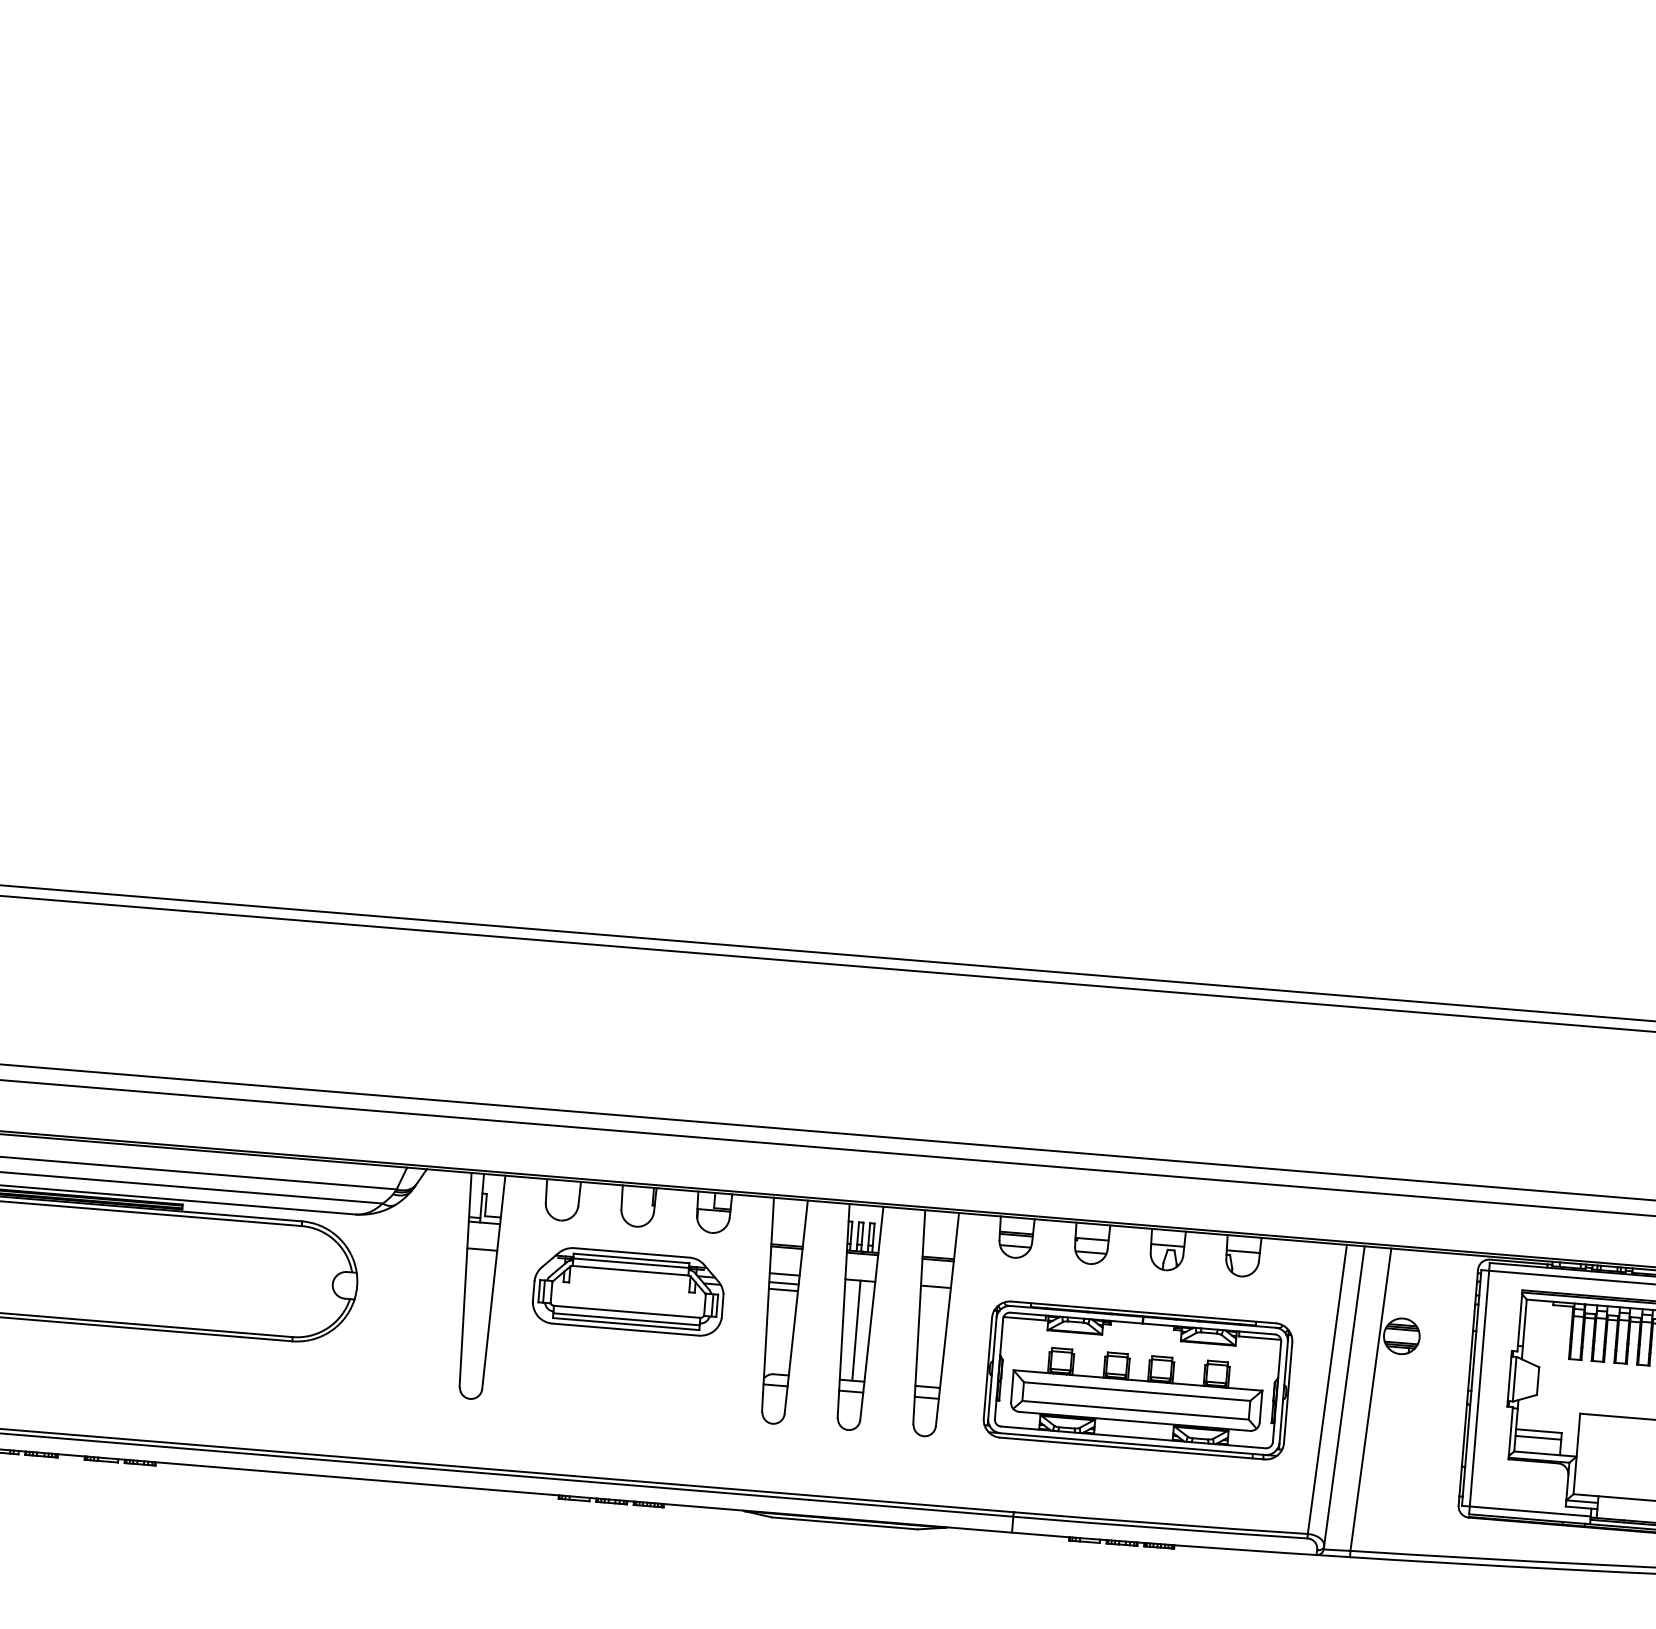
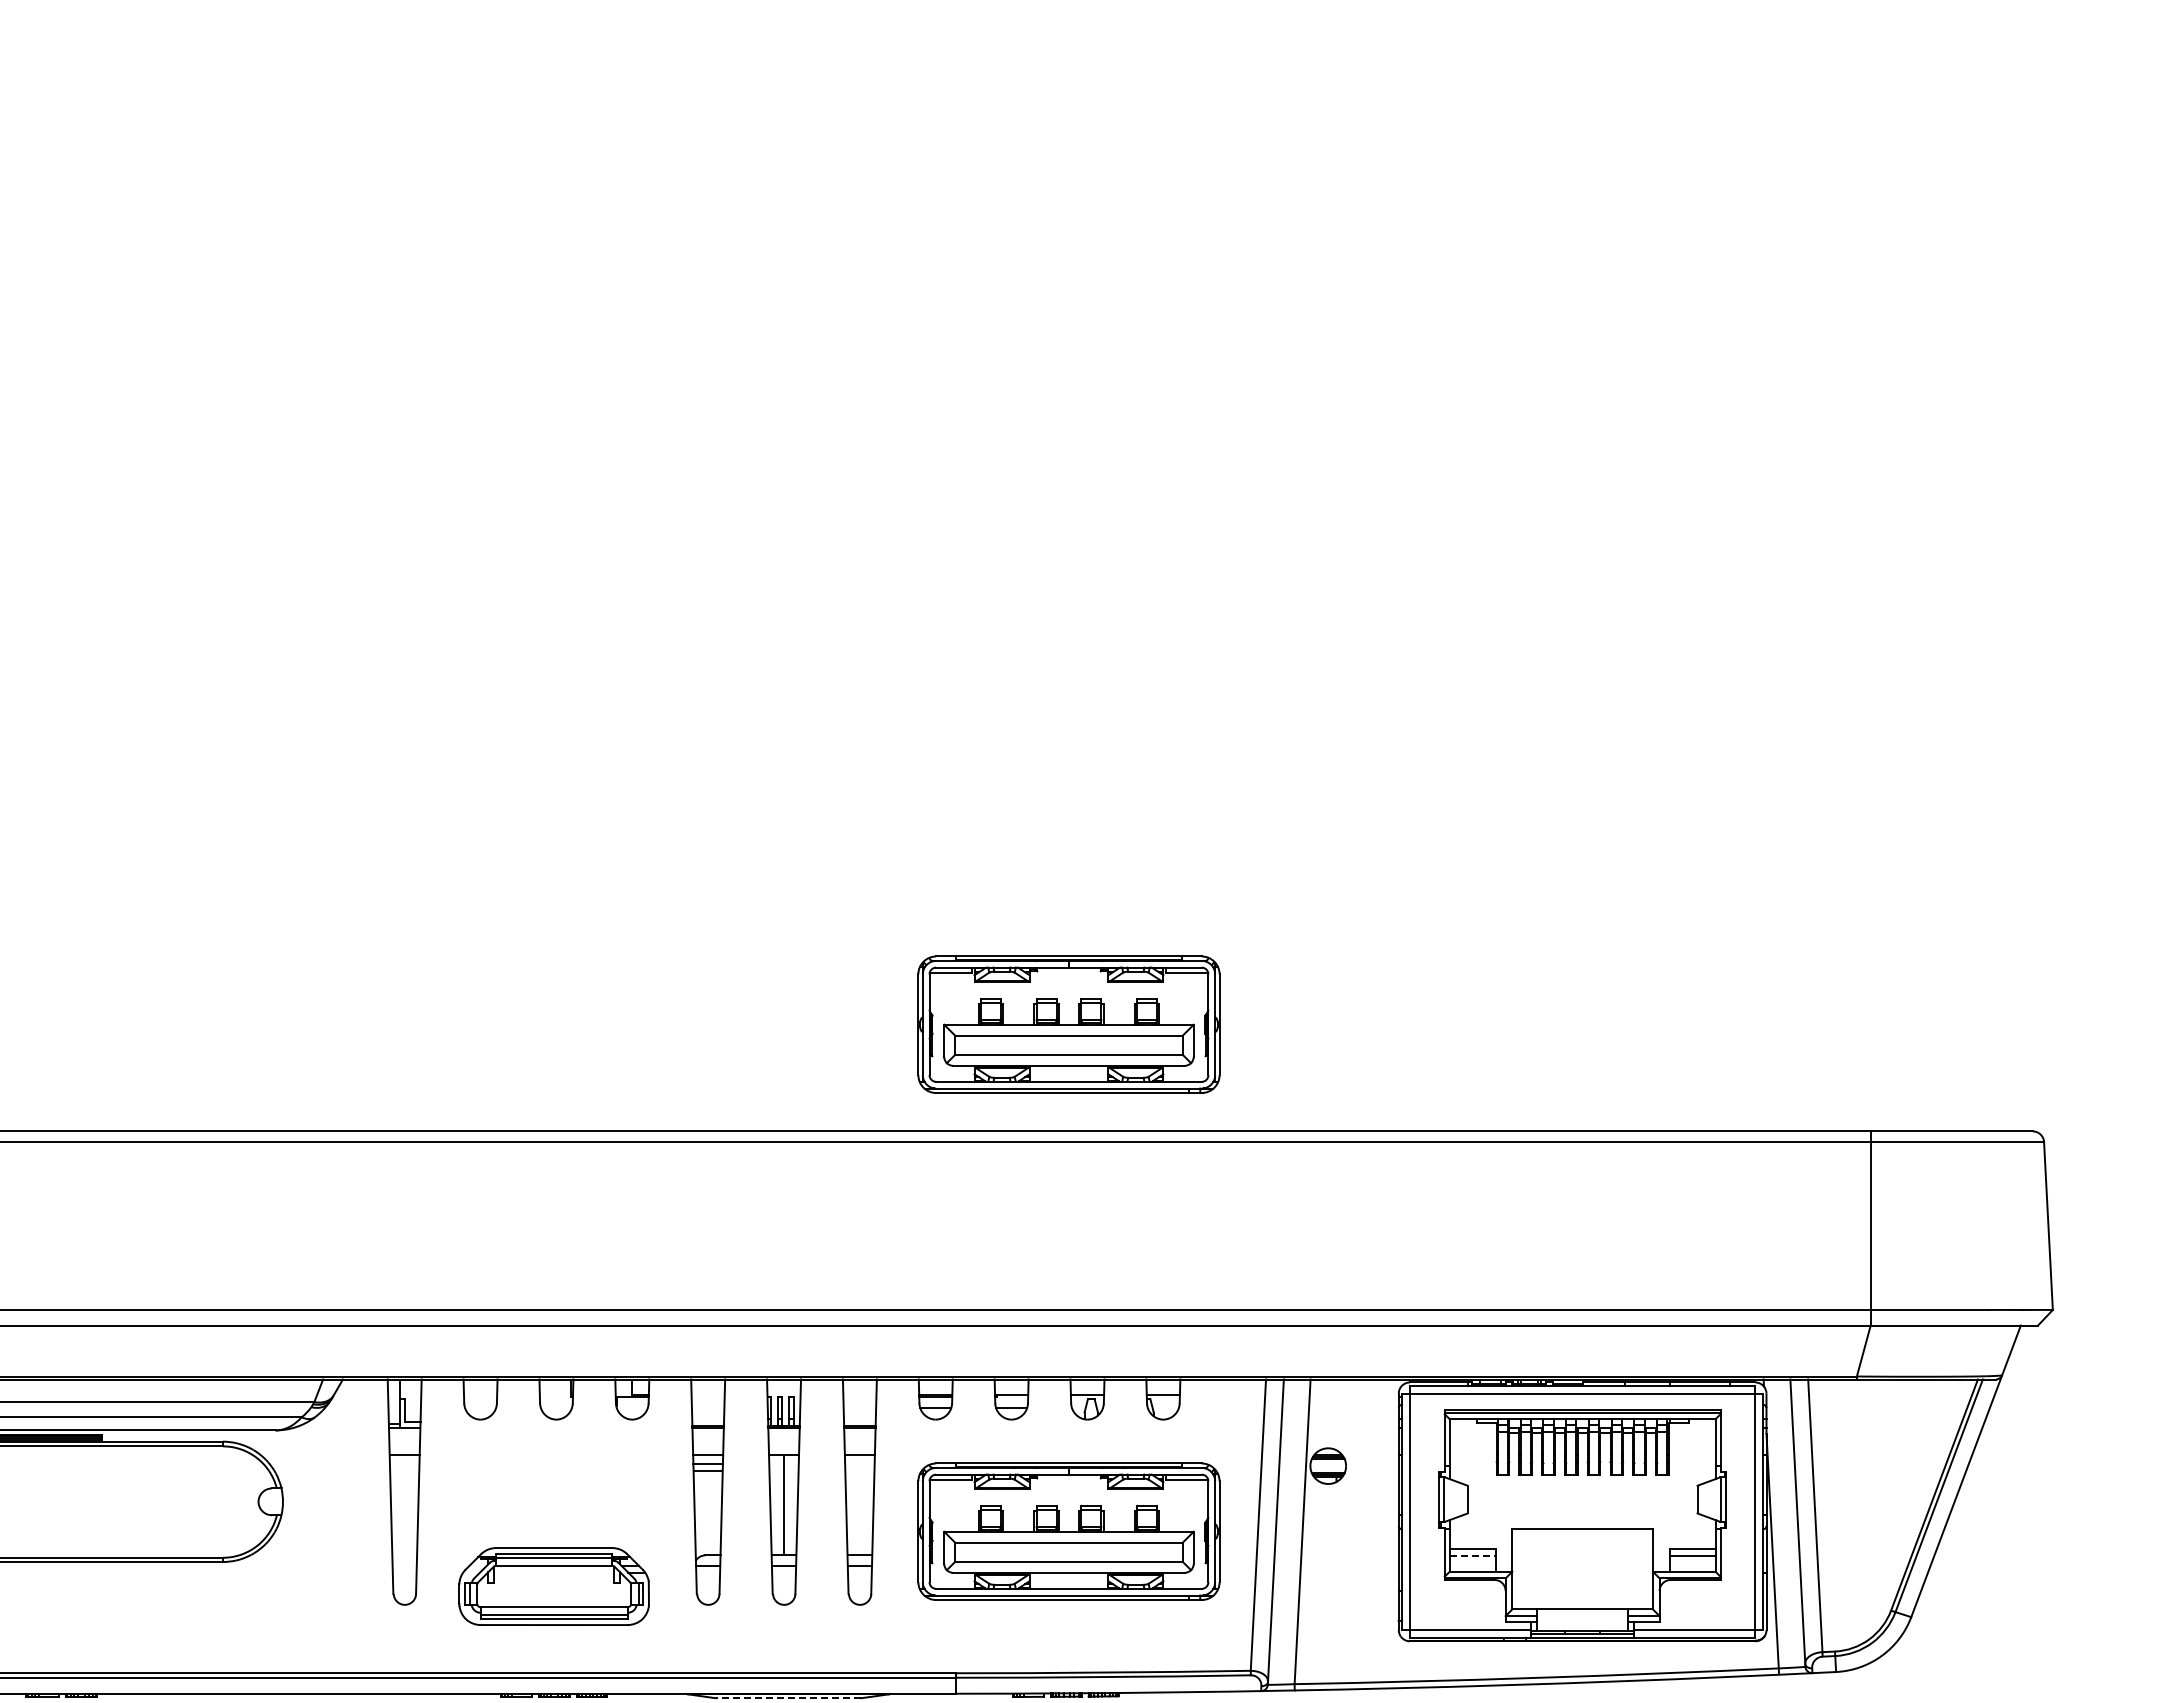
part: (1179, 874) -> (1068, 1024), added
part: (628, 1291) -> (553, 1586), moved
line: (1538, 1438) -> (1472, 1556), solid -> dashed
line: (844, 1523) -> (788, 1698), solid -> dashed

